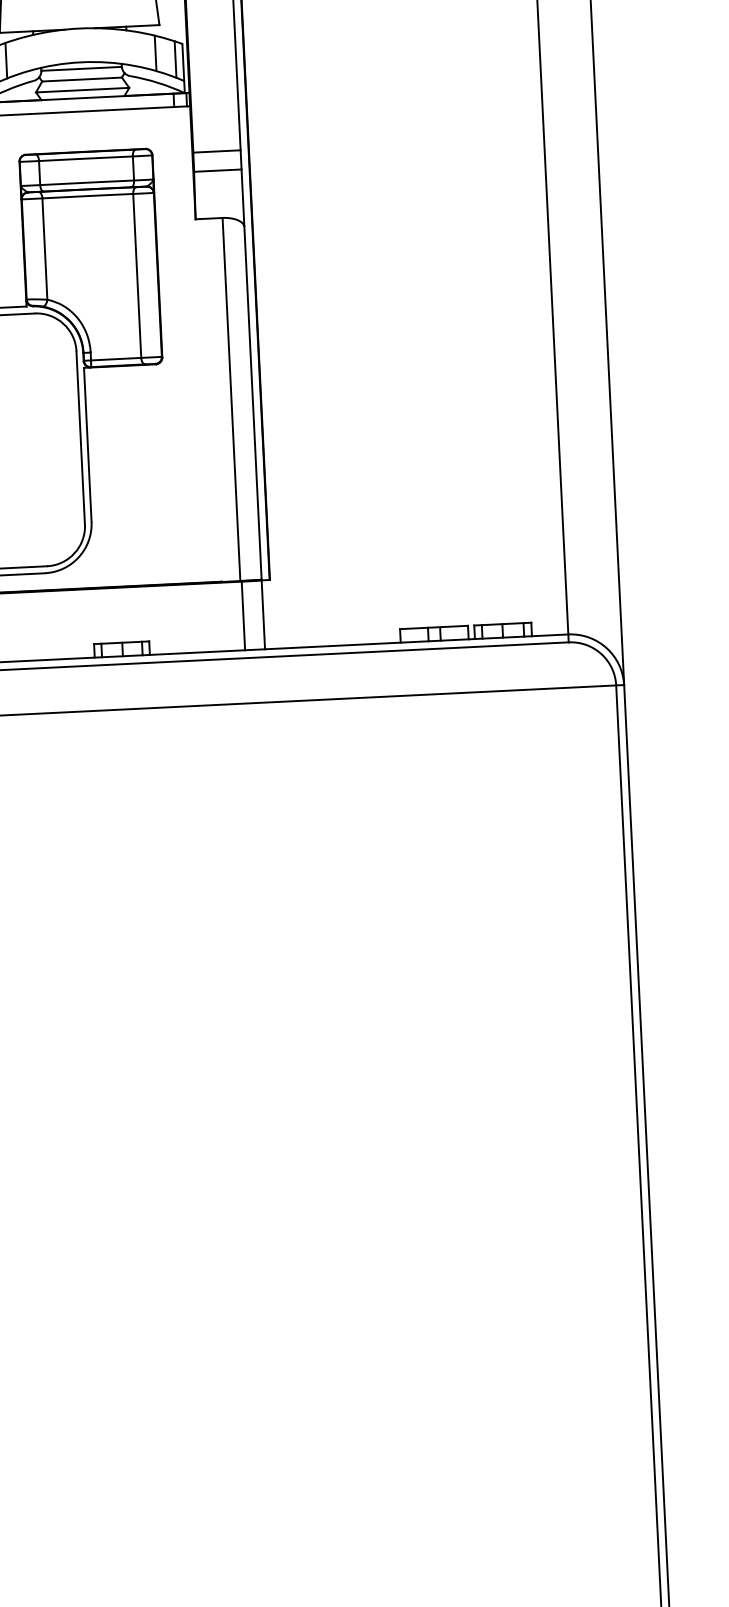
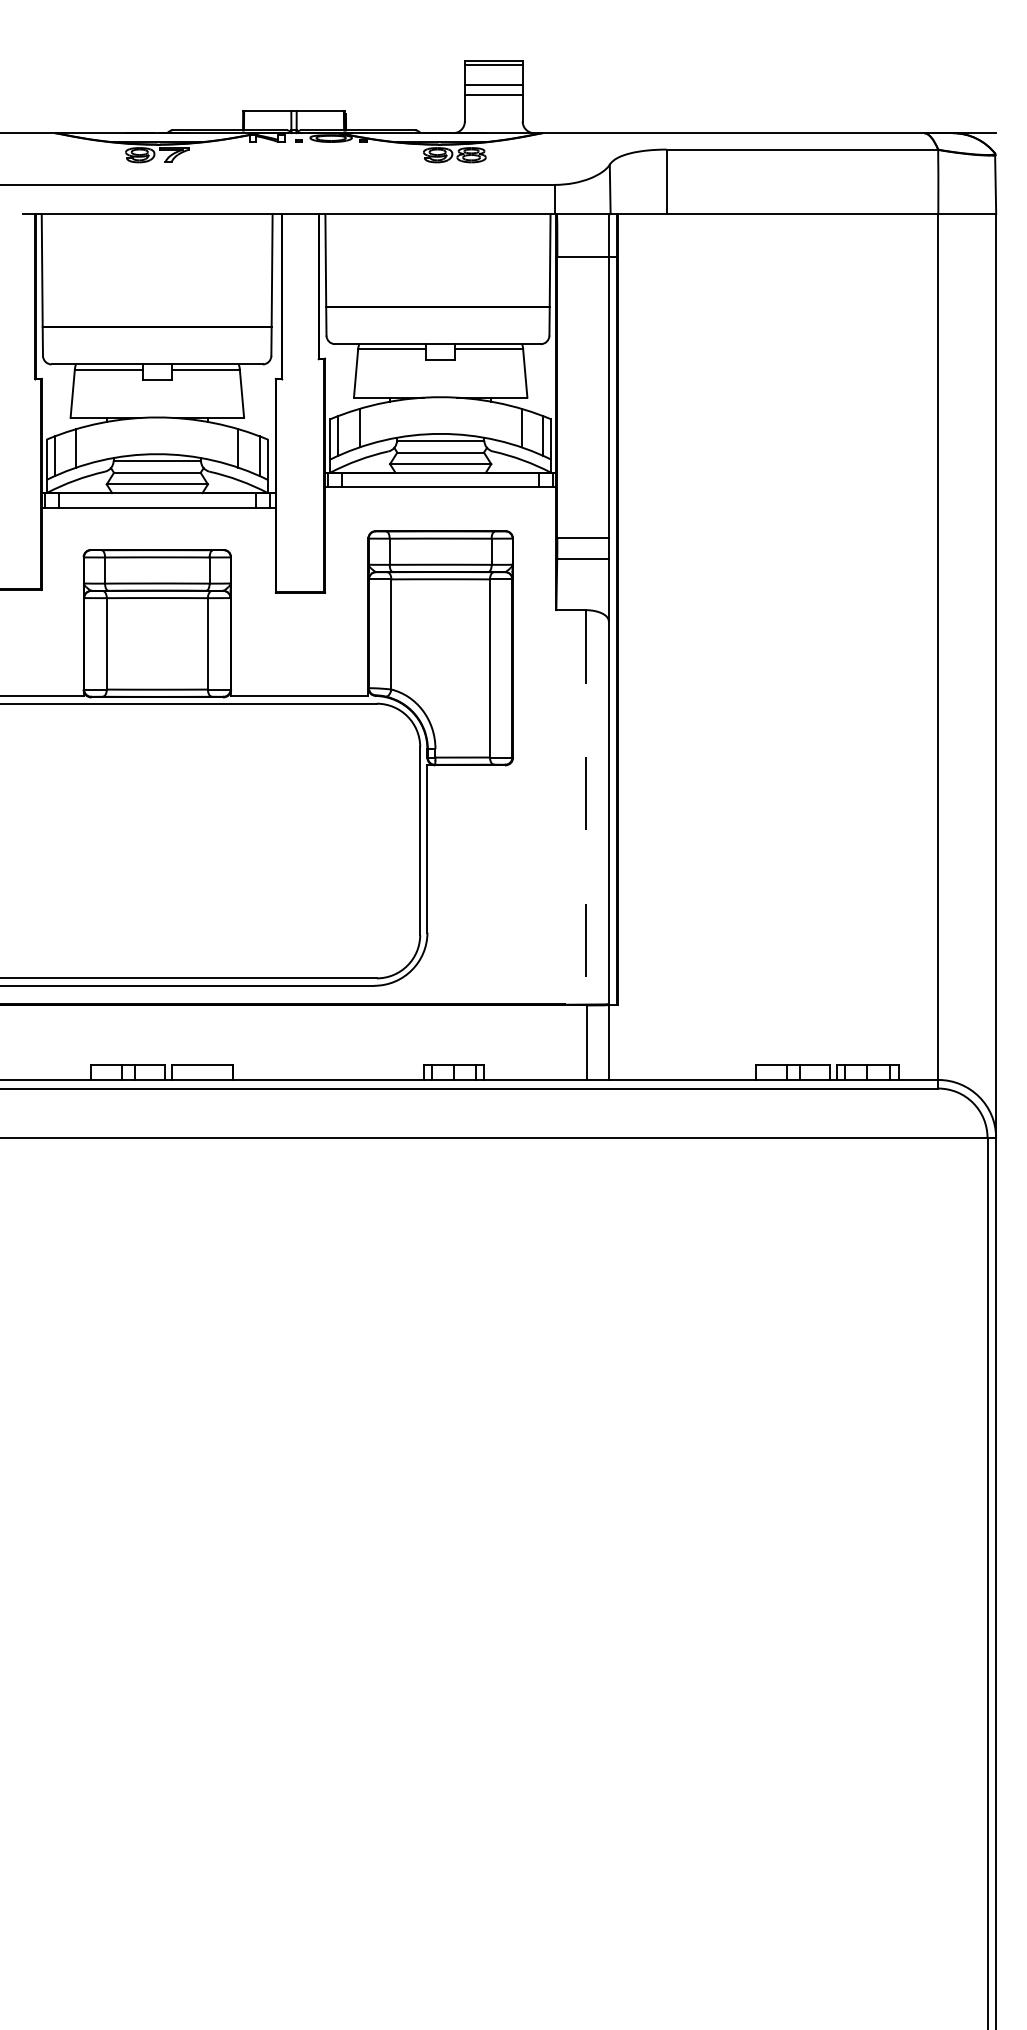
line: (231, 399) -> (585, 807), solid -> dashed

